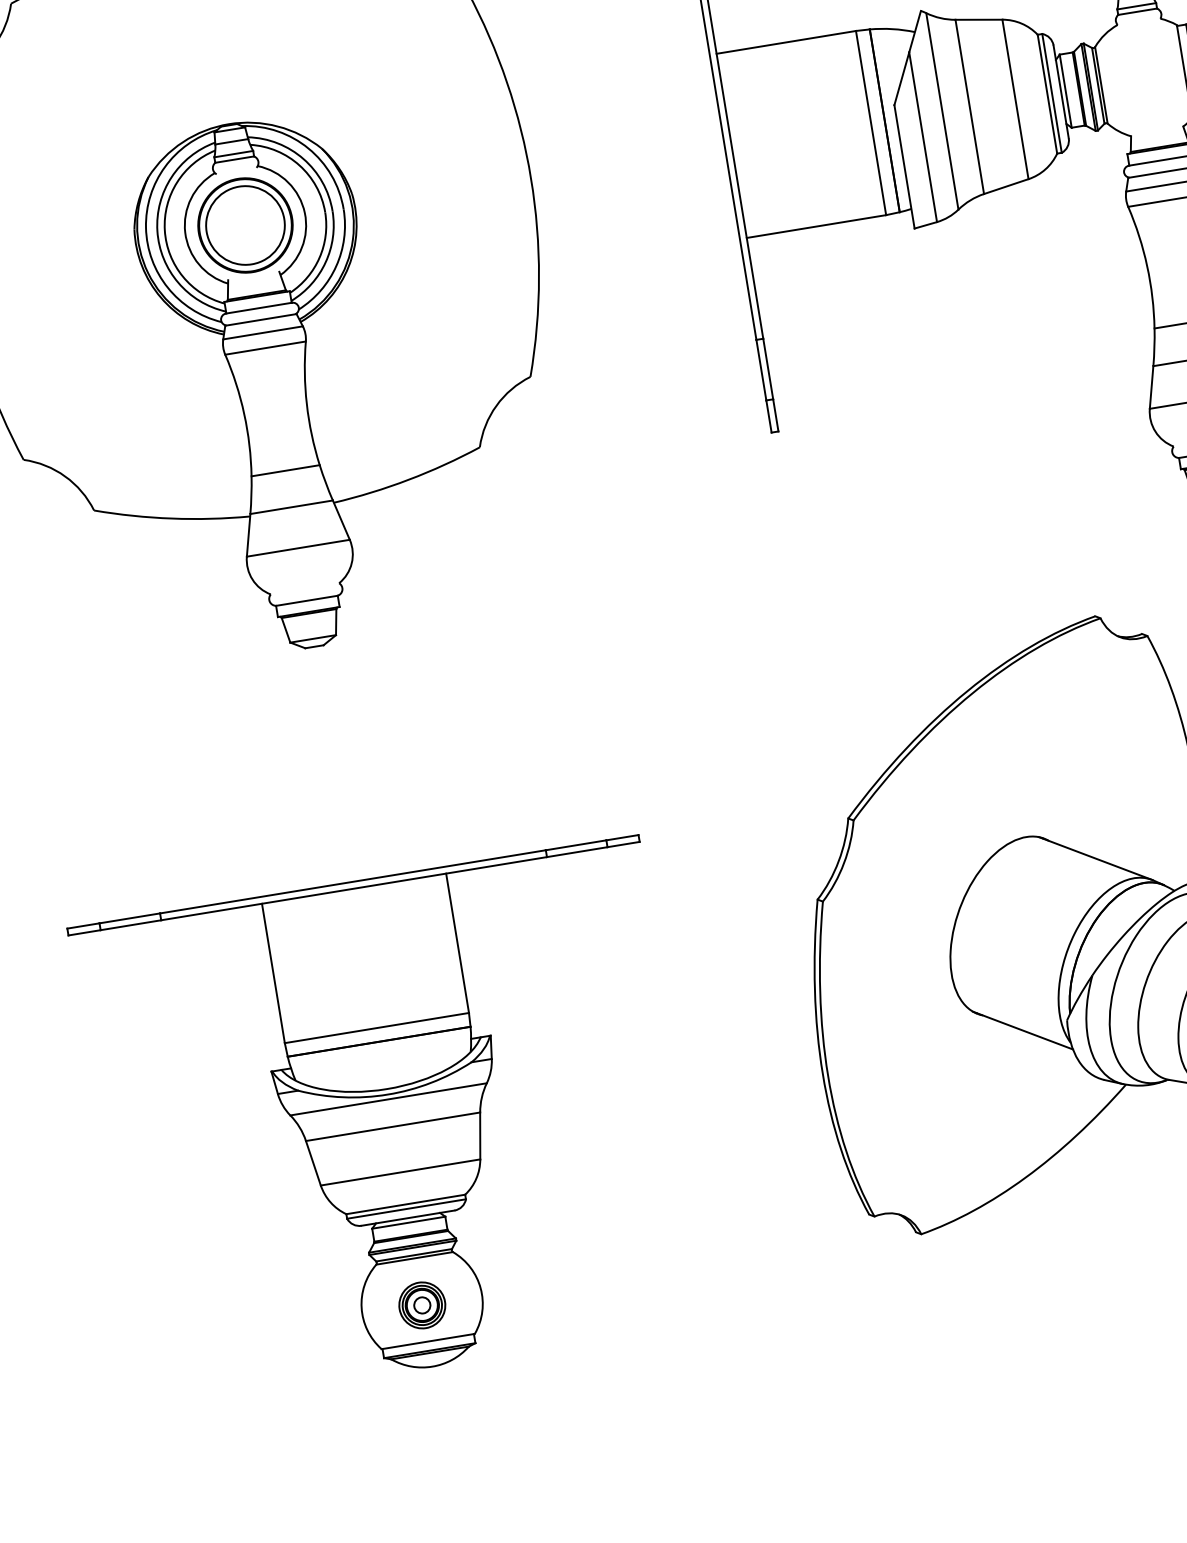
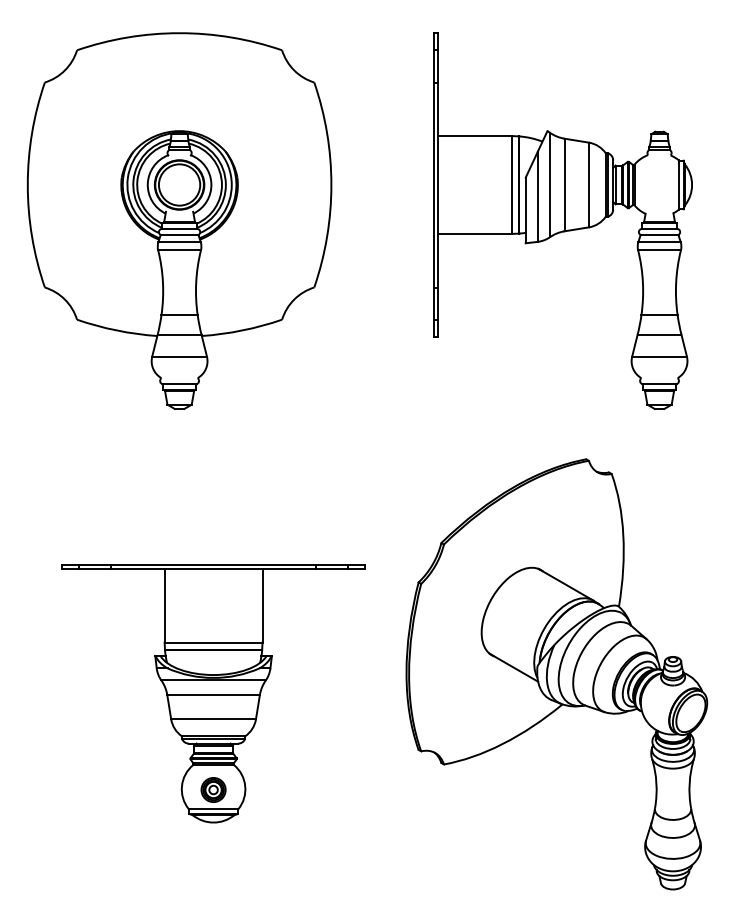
part: (392, 1123) -> (213, 693), moved

